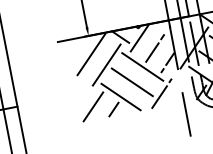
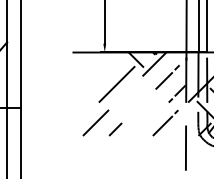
line: (90, 53) -> (103, 70), removed
line: (142, 66) -> (151, 92), removed
line: (131, 81) -> (138, 105), removed
line: (120, 97) -> (124, 118), removed

